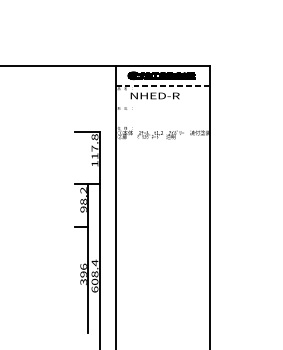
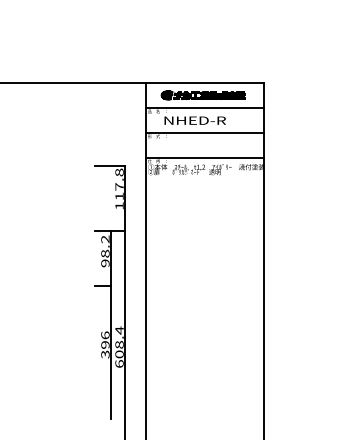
line: (163, 86) -> (205, 108), dashed -> solid
line: (163, 106) -> (205, 133), added
line: (163, 126) -> (205, 158), added

